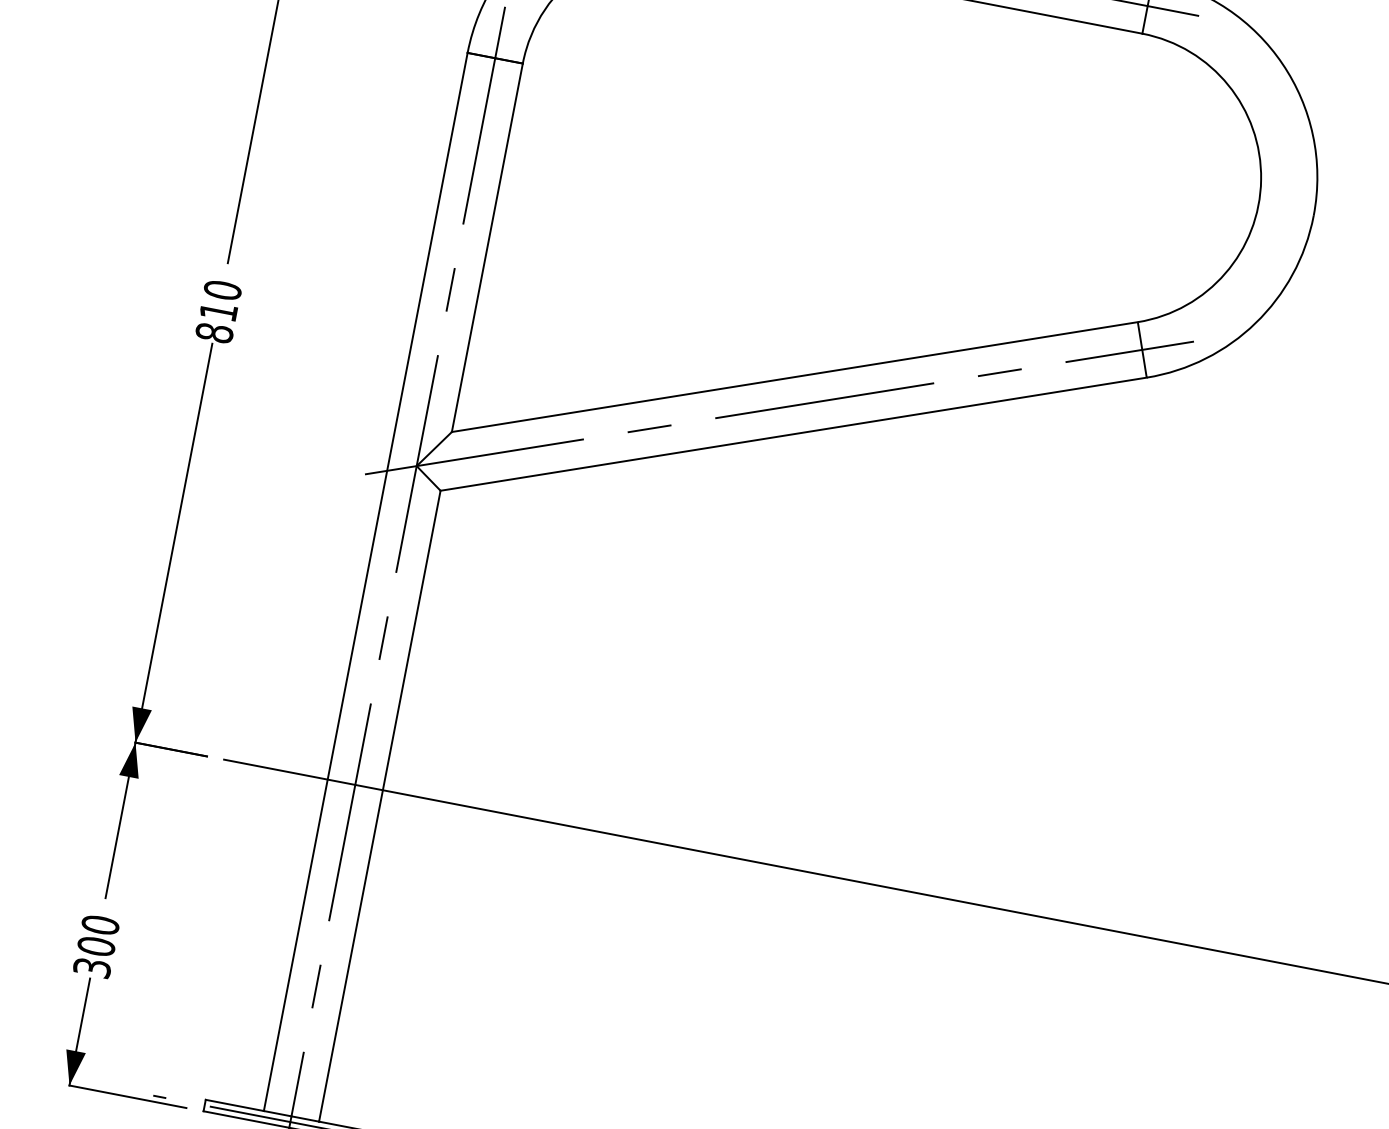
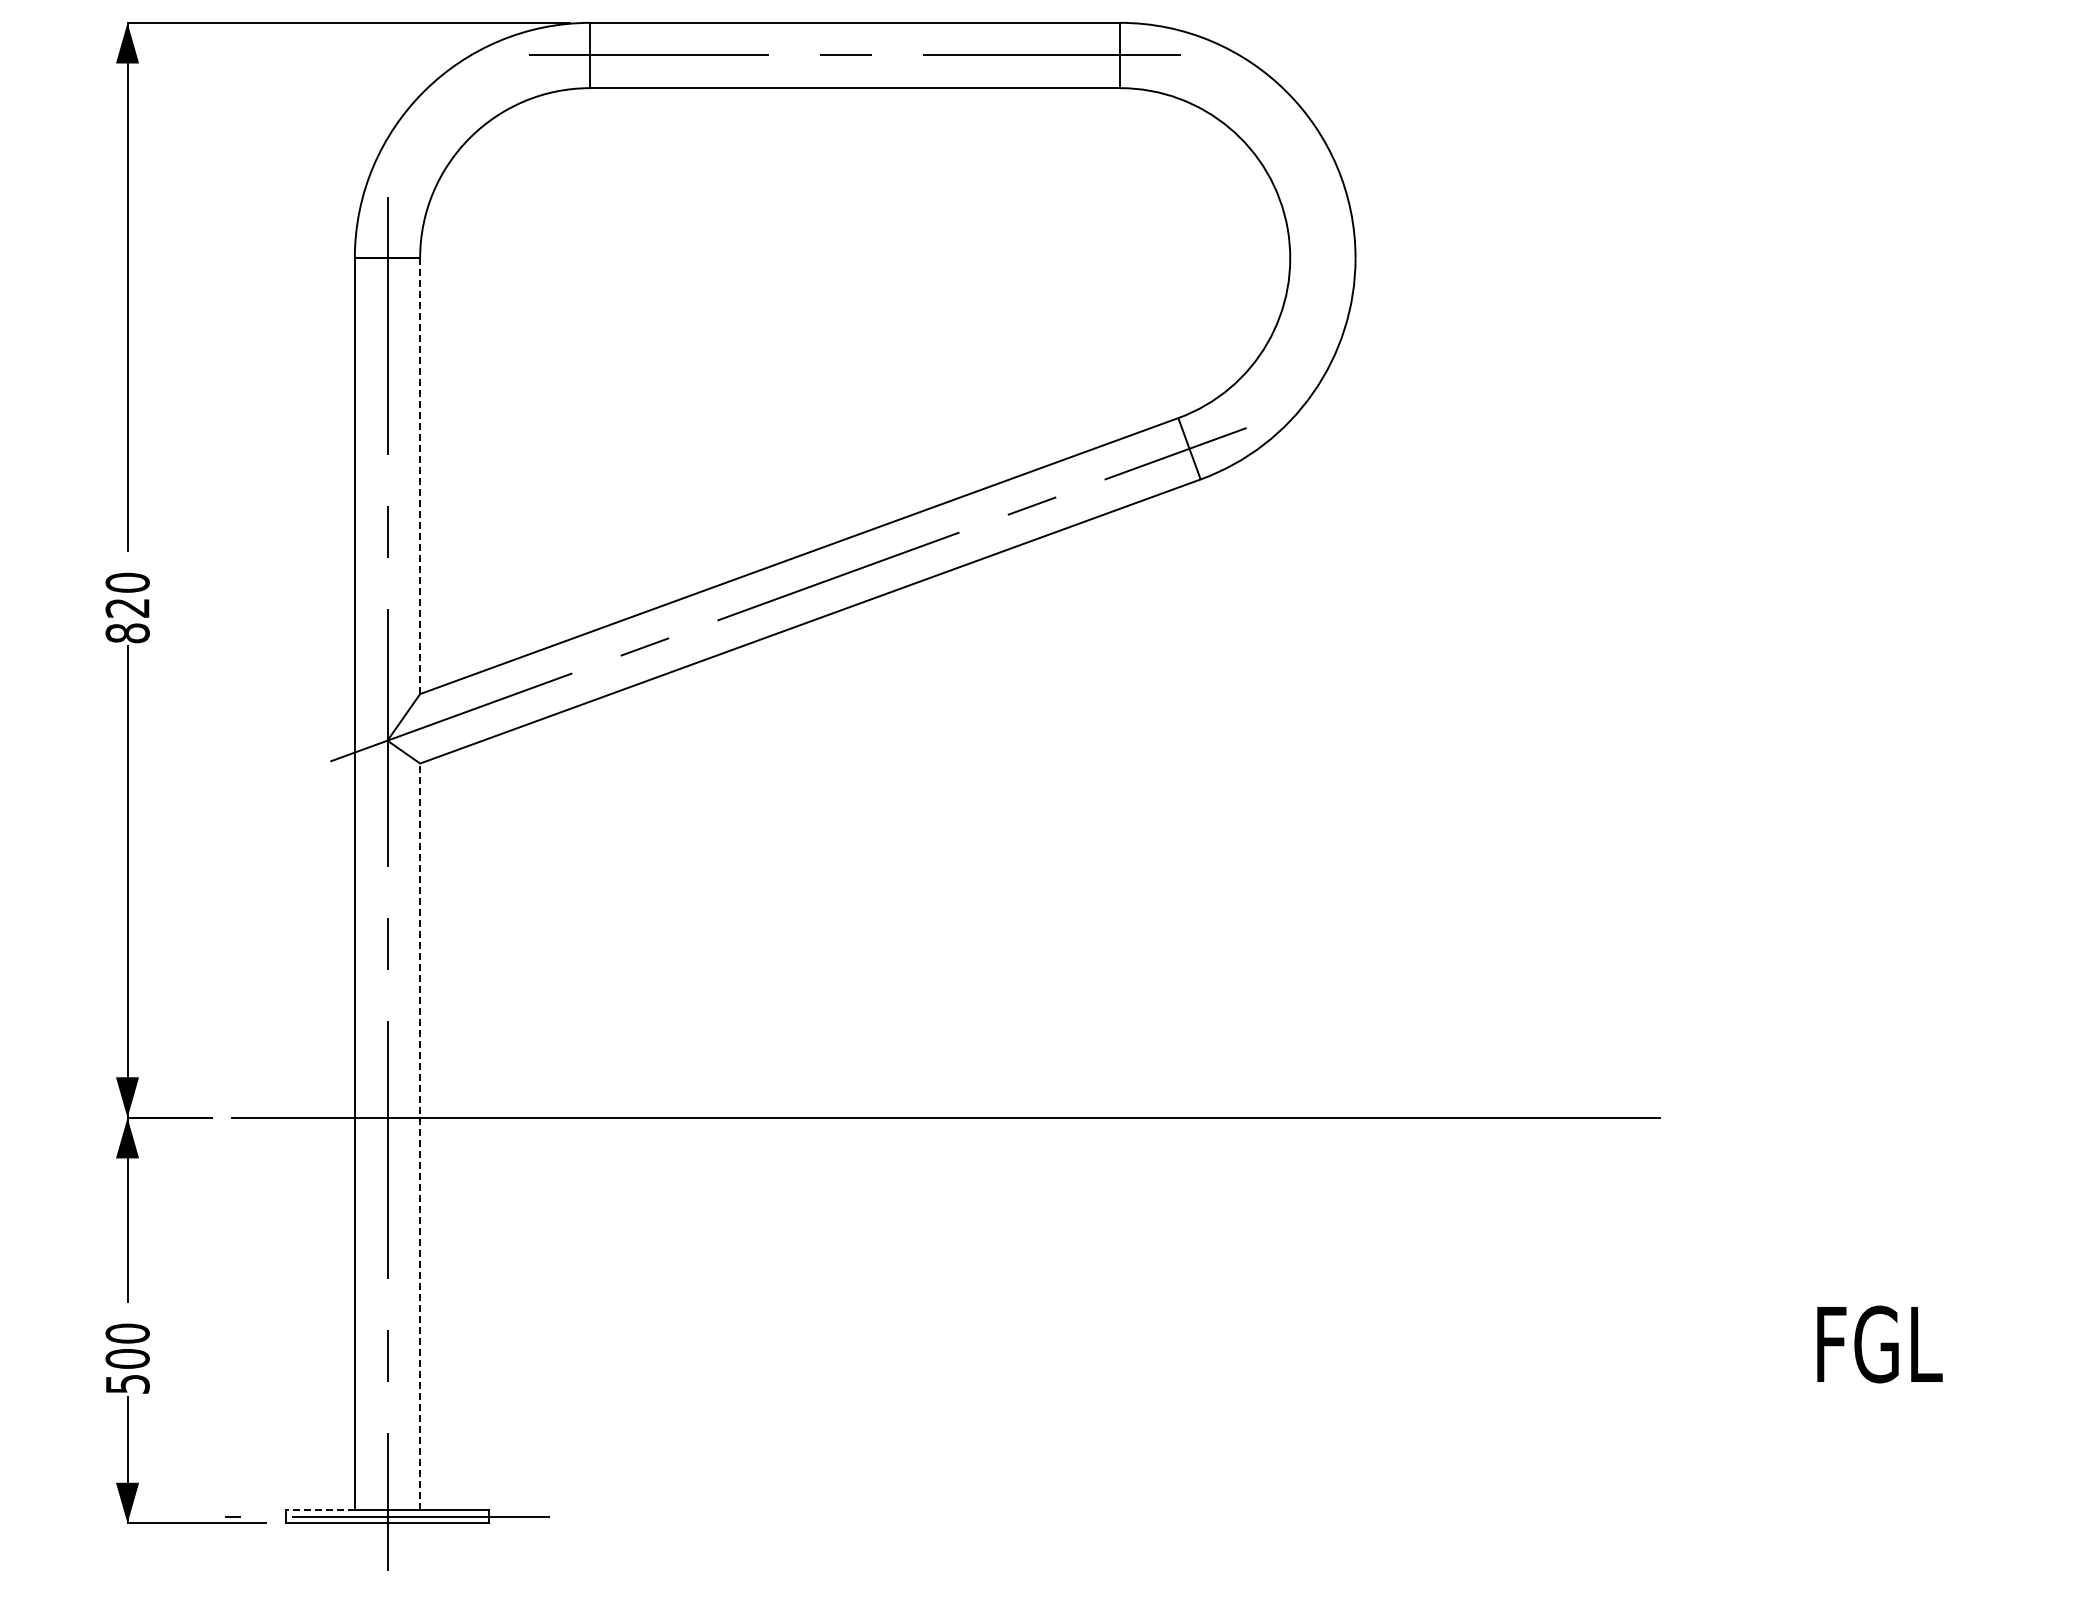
line: (487, 248) -> (420, 476), solid -> dashed
text: (218, 312) -> (127, 608), 810 -> 820
line: (380, 806) -> (420, 1136), solid -> dashed
text: (92, 967) -> (127, 1383), 300 -> 500
line: (234, 1105) -> (319, 1509), solid -> dashed

